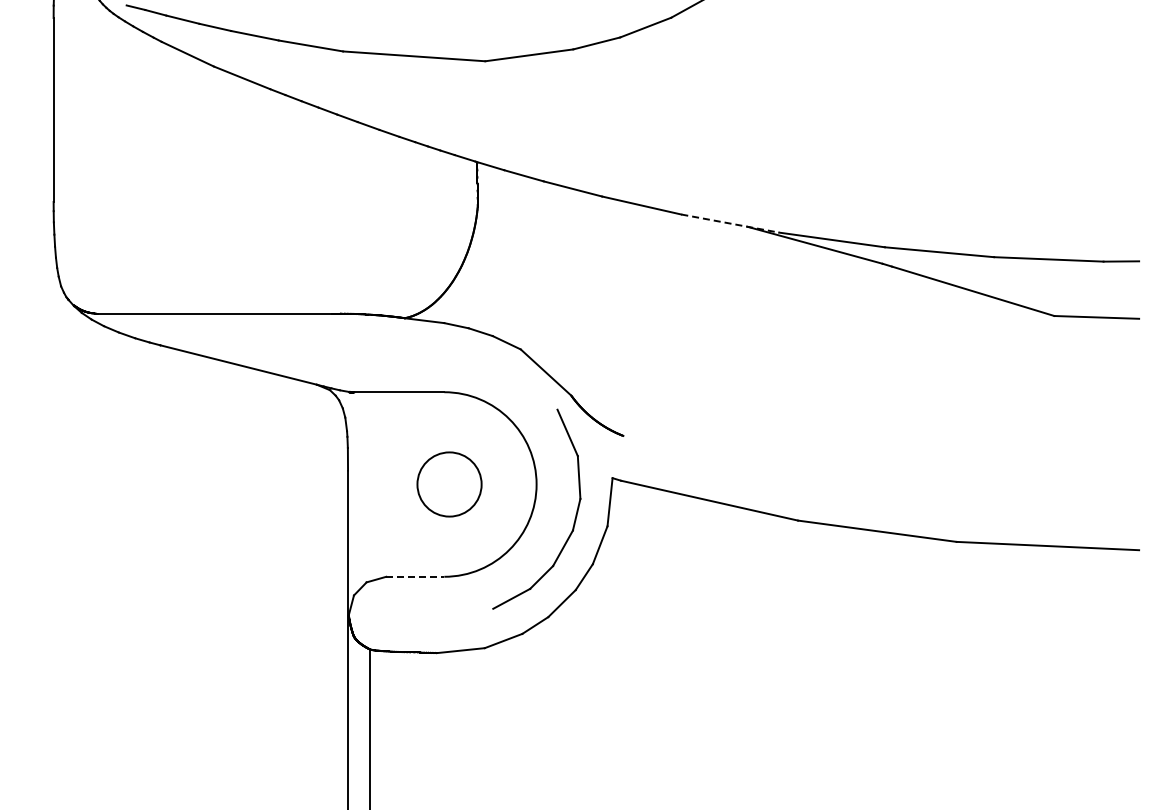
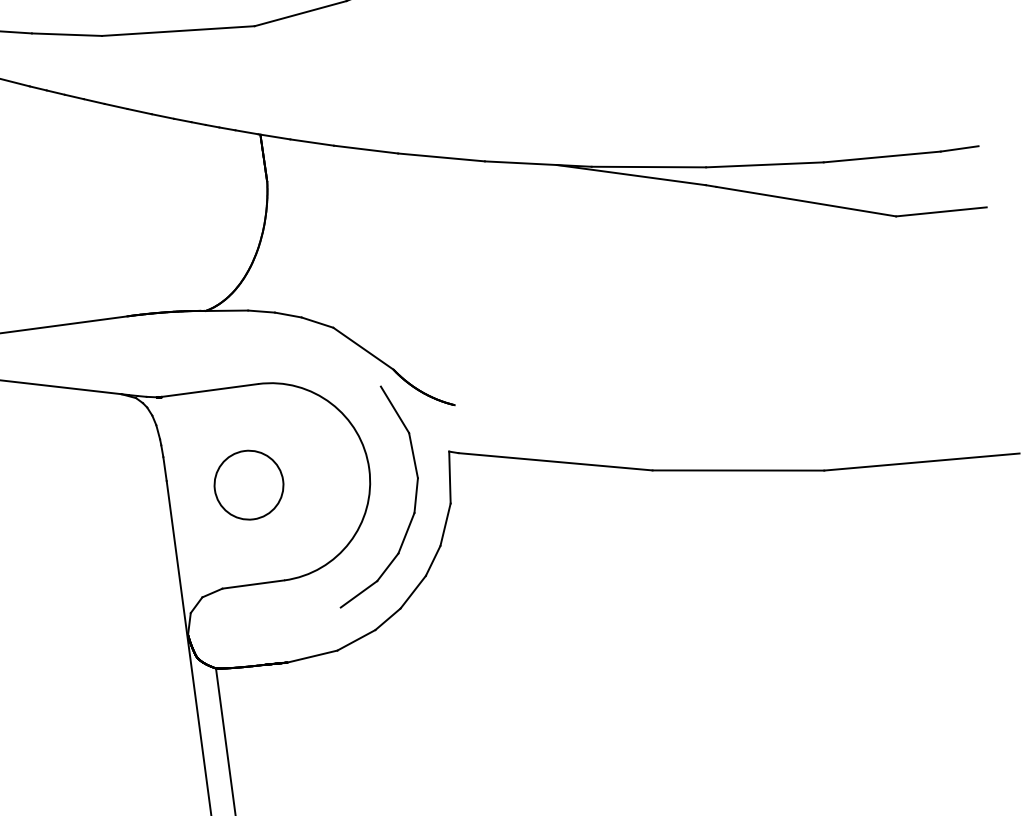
line: (730, 223) -> (538, 163), dashed -> solid
circle: (449, 484) -> (248, 485), moved
line: (415, 576) -> (253, 584), dashed -> solid

